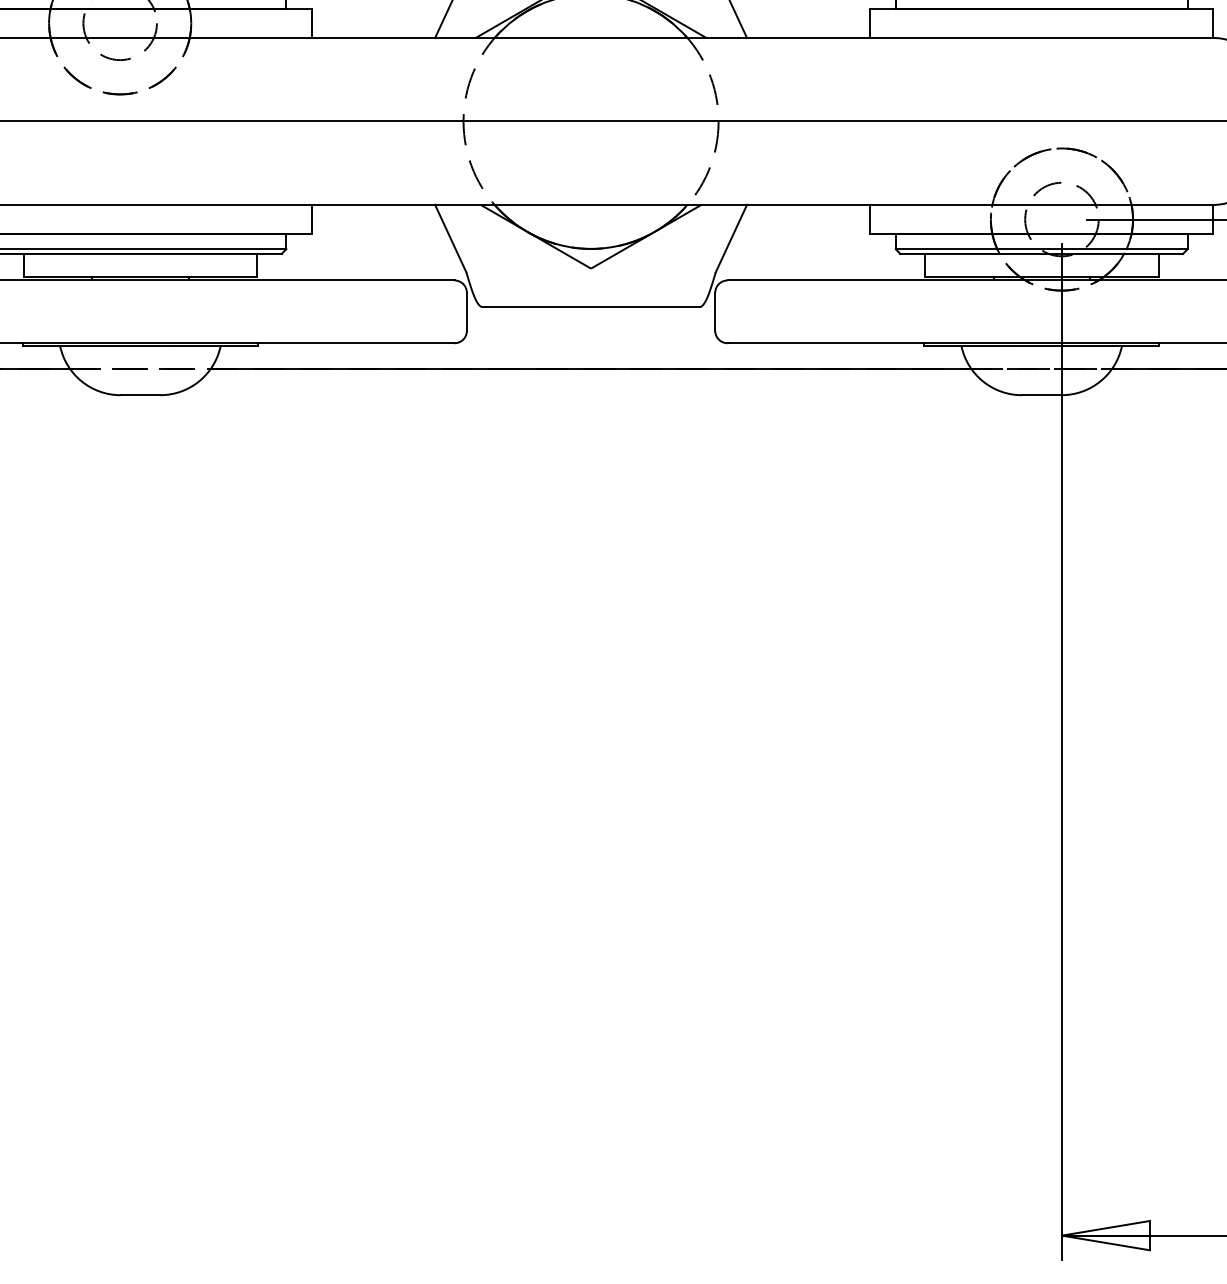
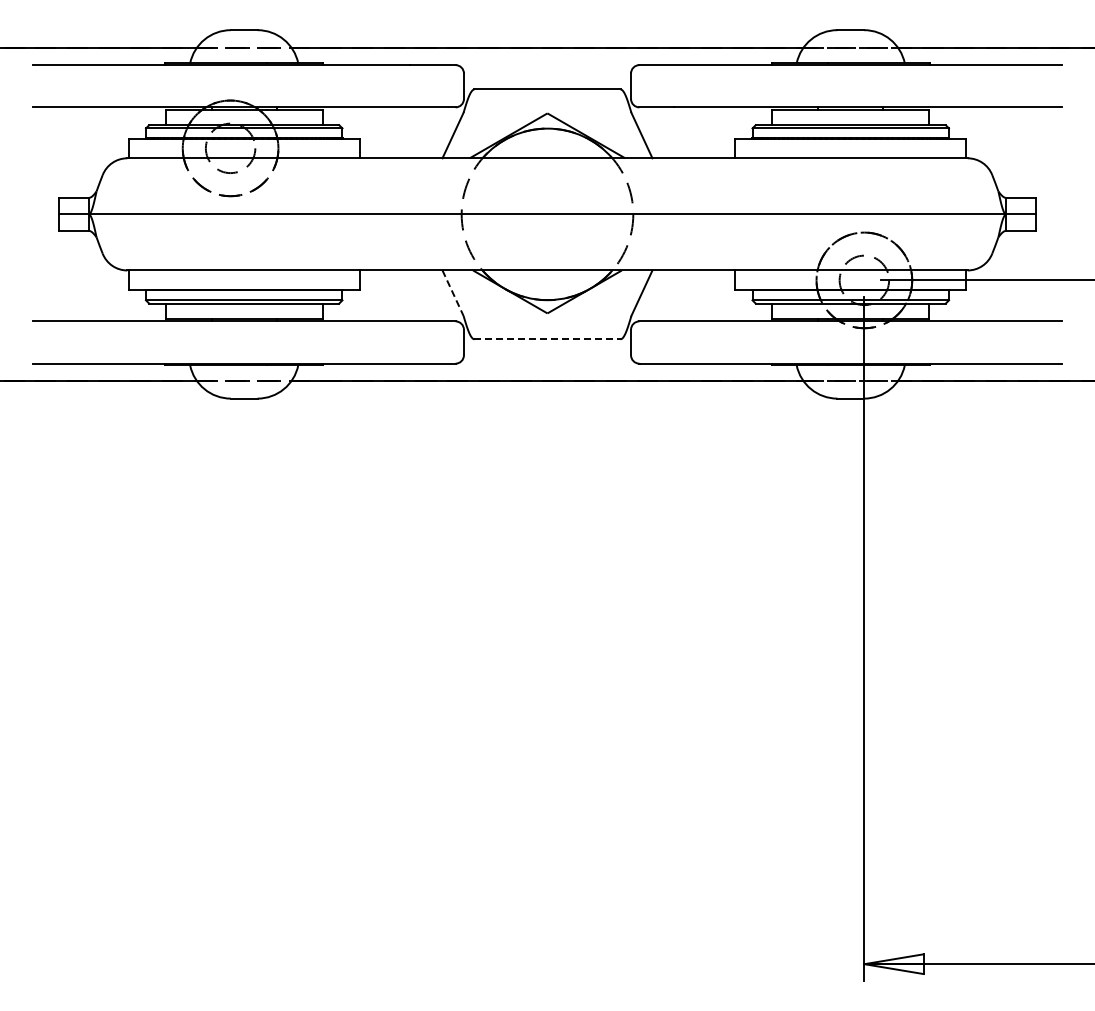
line: (451, 238) -> (453, 293), solid -> dashed
line: (591, 307) -> (547, 339), solid -> dashed

